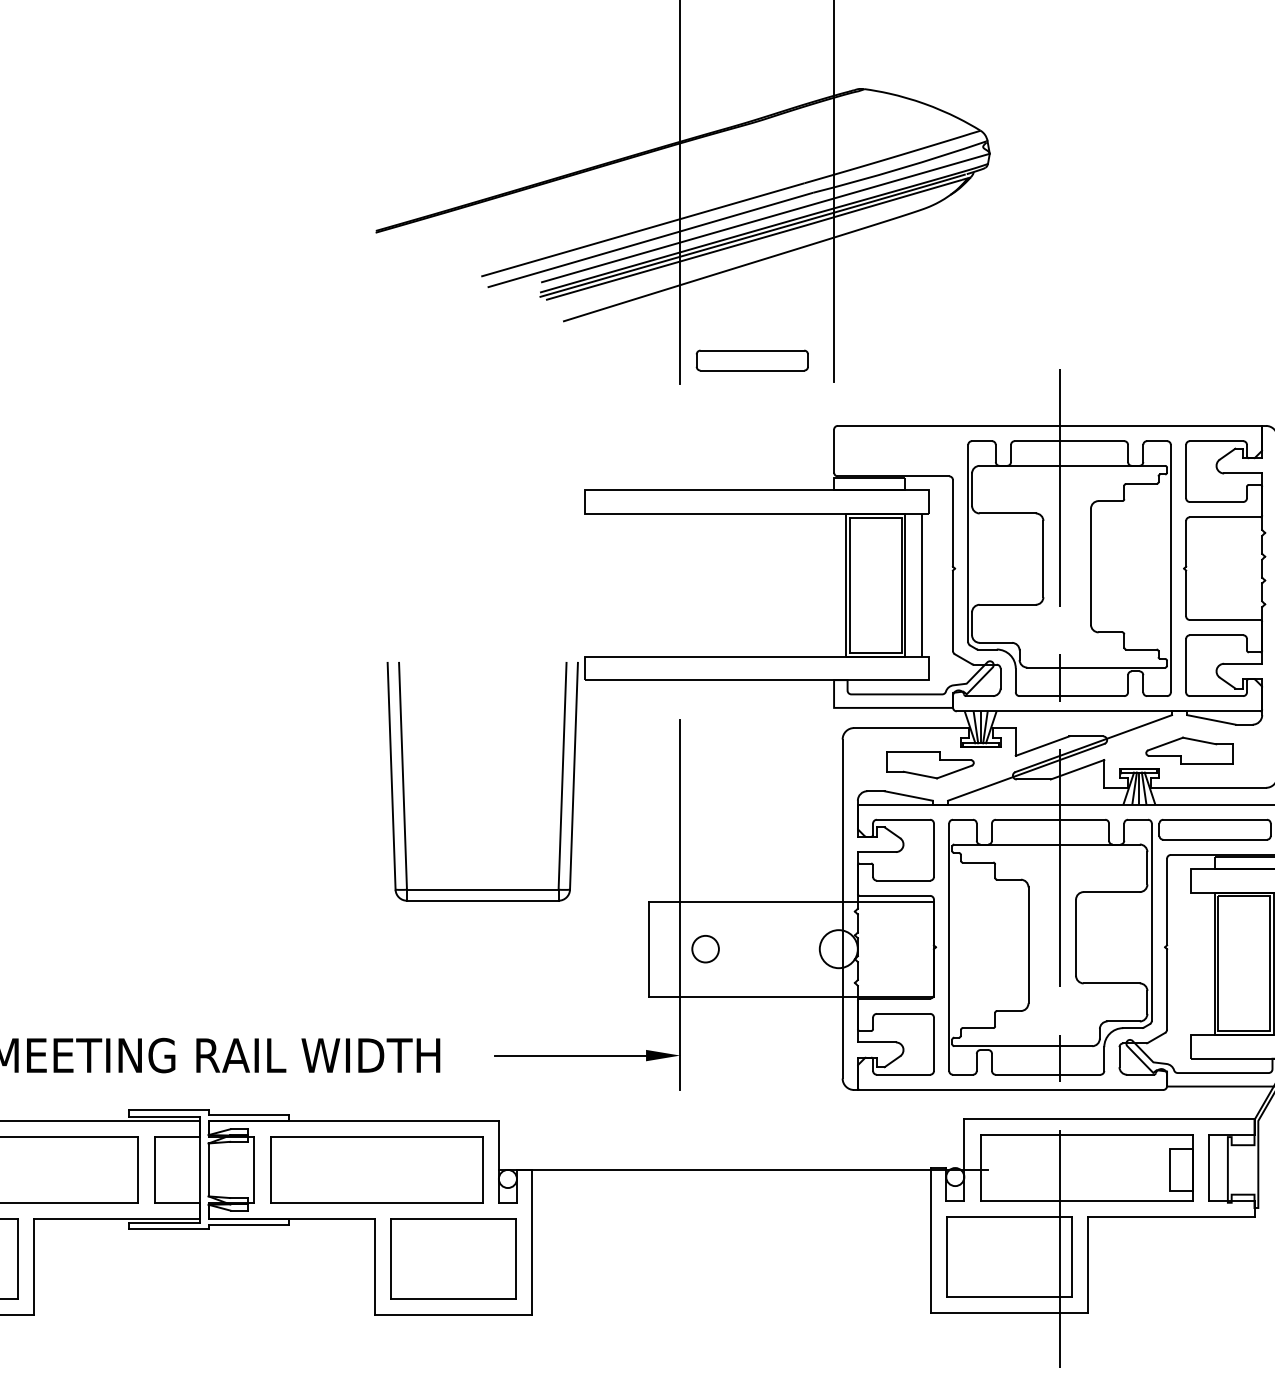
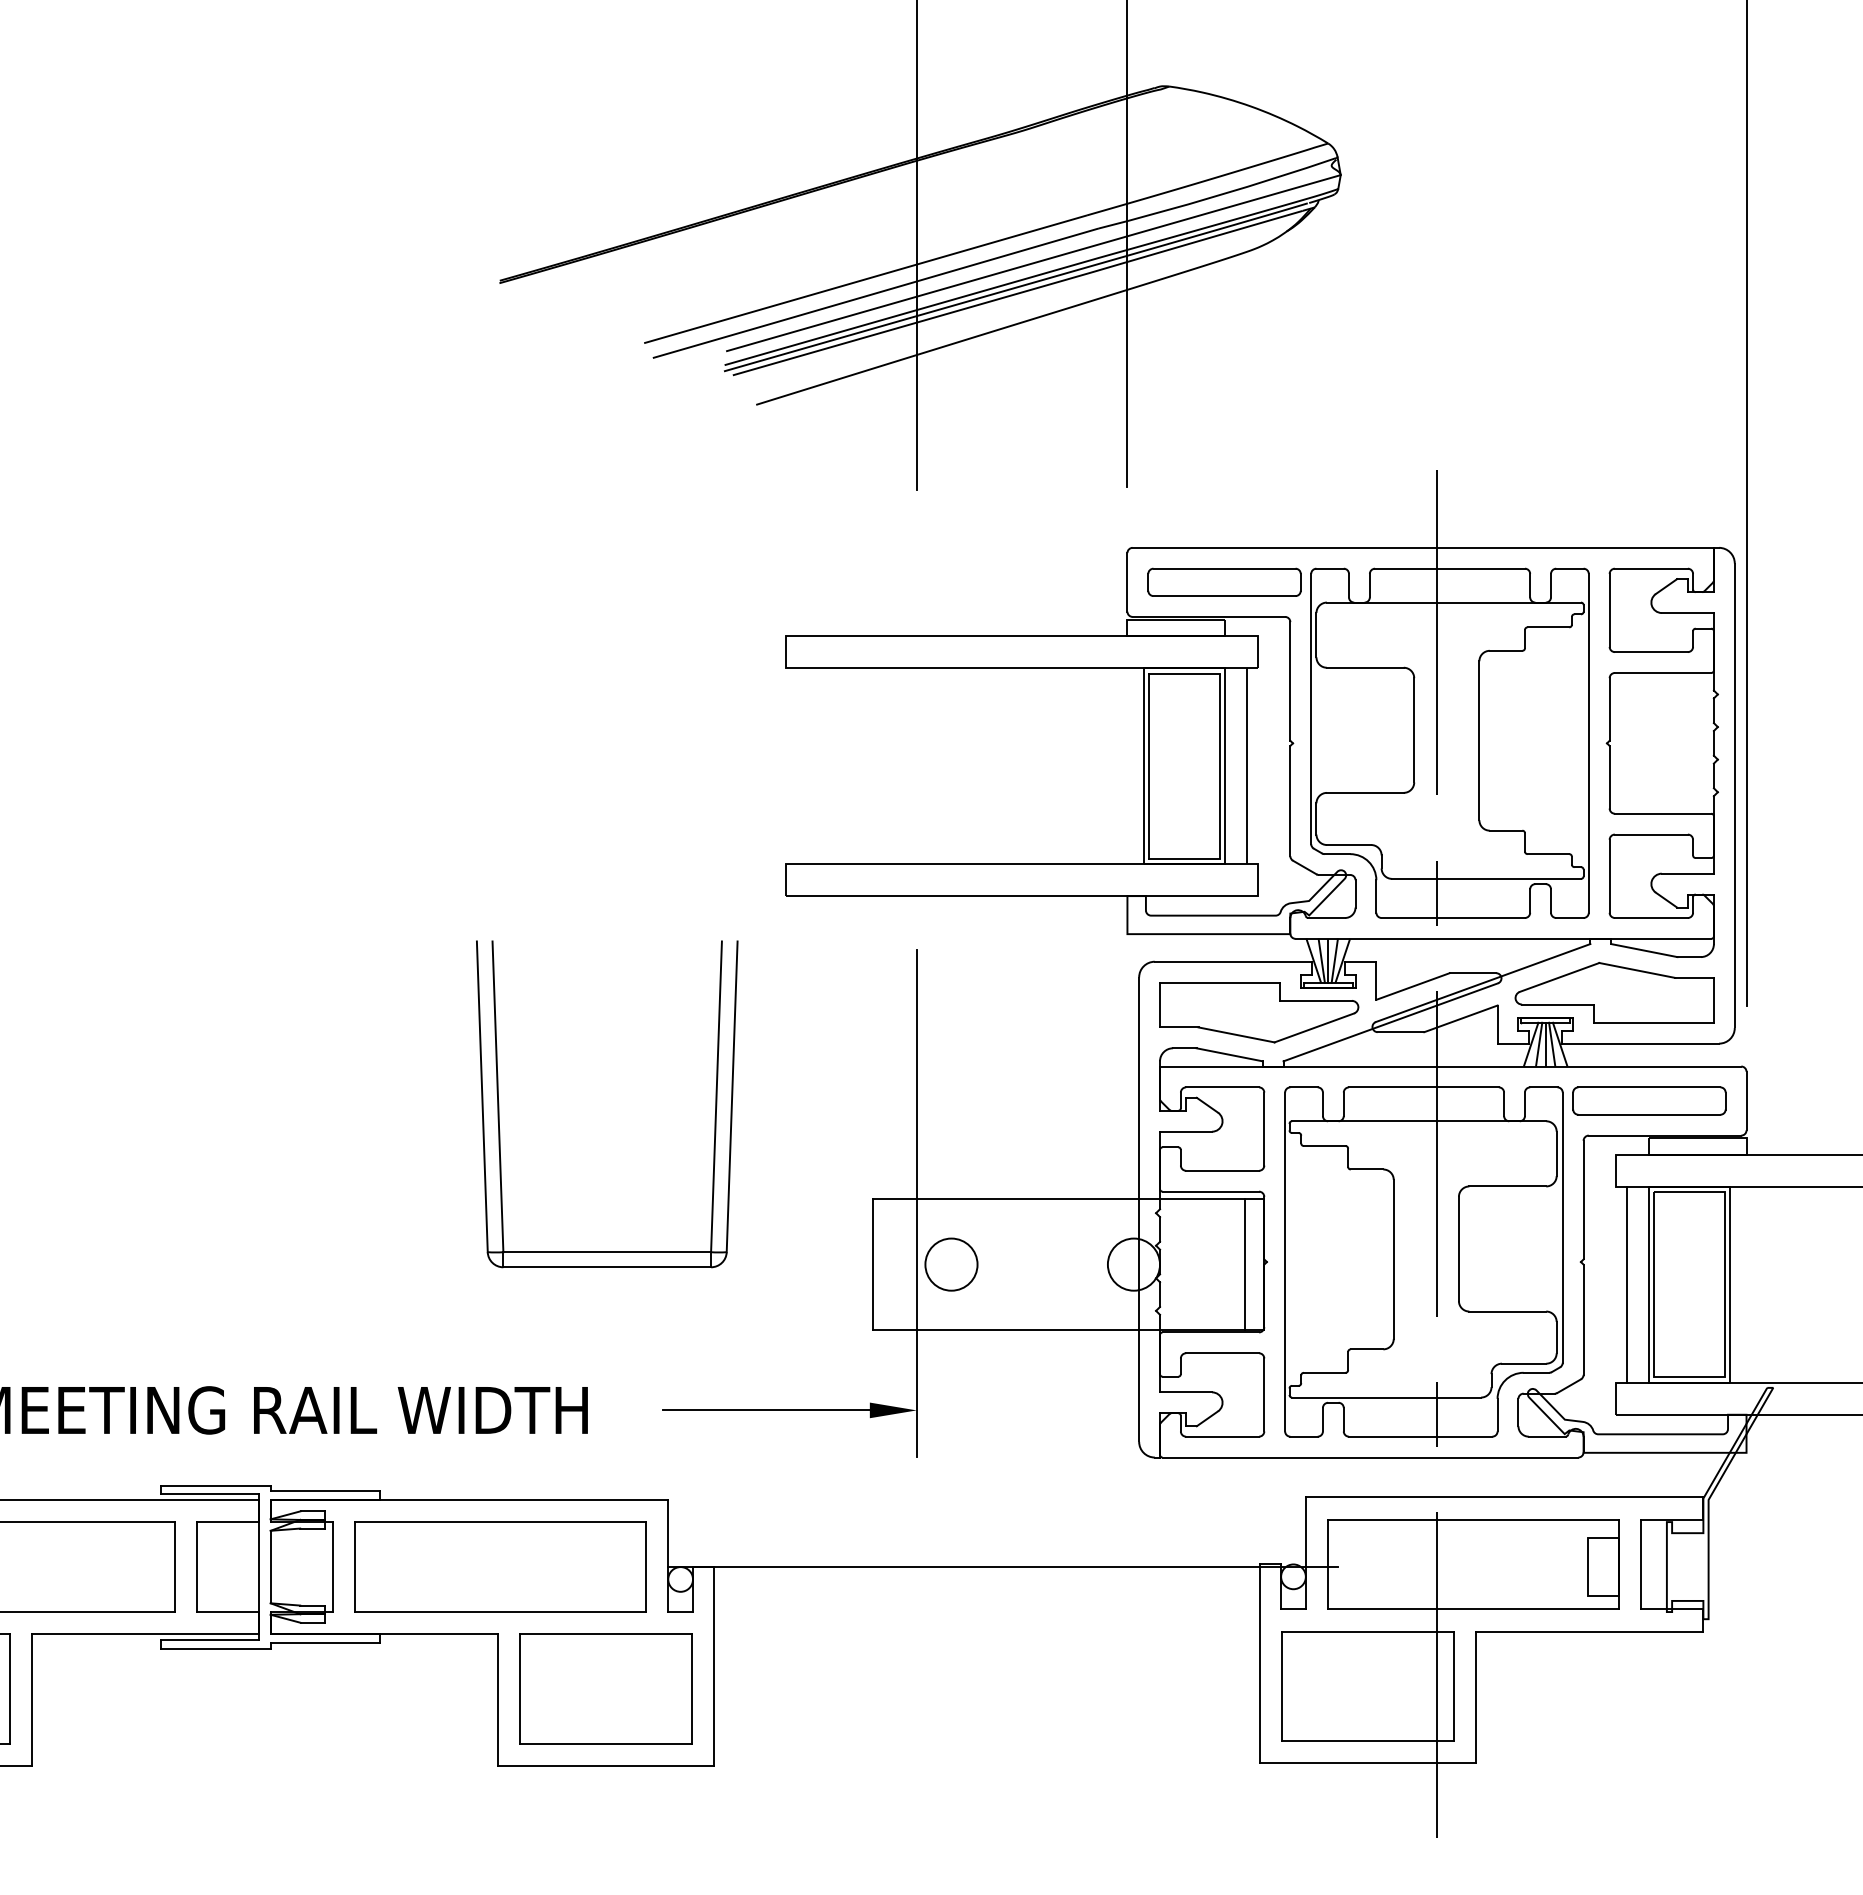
part: (752, 359) -> (1224, 581), moved
part: (1189, 750) -> (1614, 992), size x1.67
part: (930, 765) -> (1259, 1012), size x1.67
part: (561, 790) -> (714, 1116), moved
circle: (705, 949) -> (951, 1264), size x1.43
line: (920, 949) -> (1245, 1264), added
line: (1198, 963) -> (1626, 1284), added

